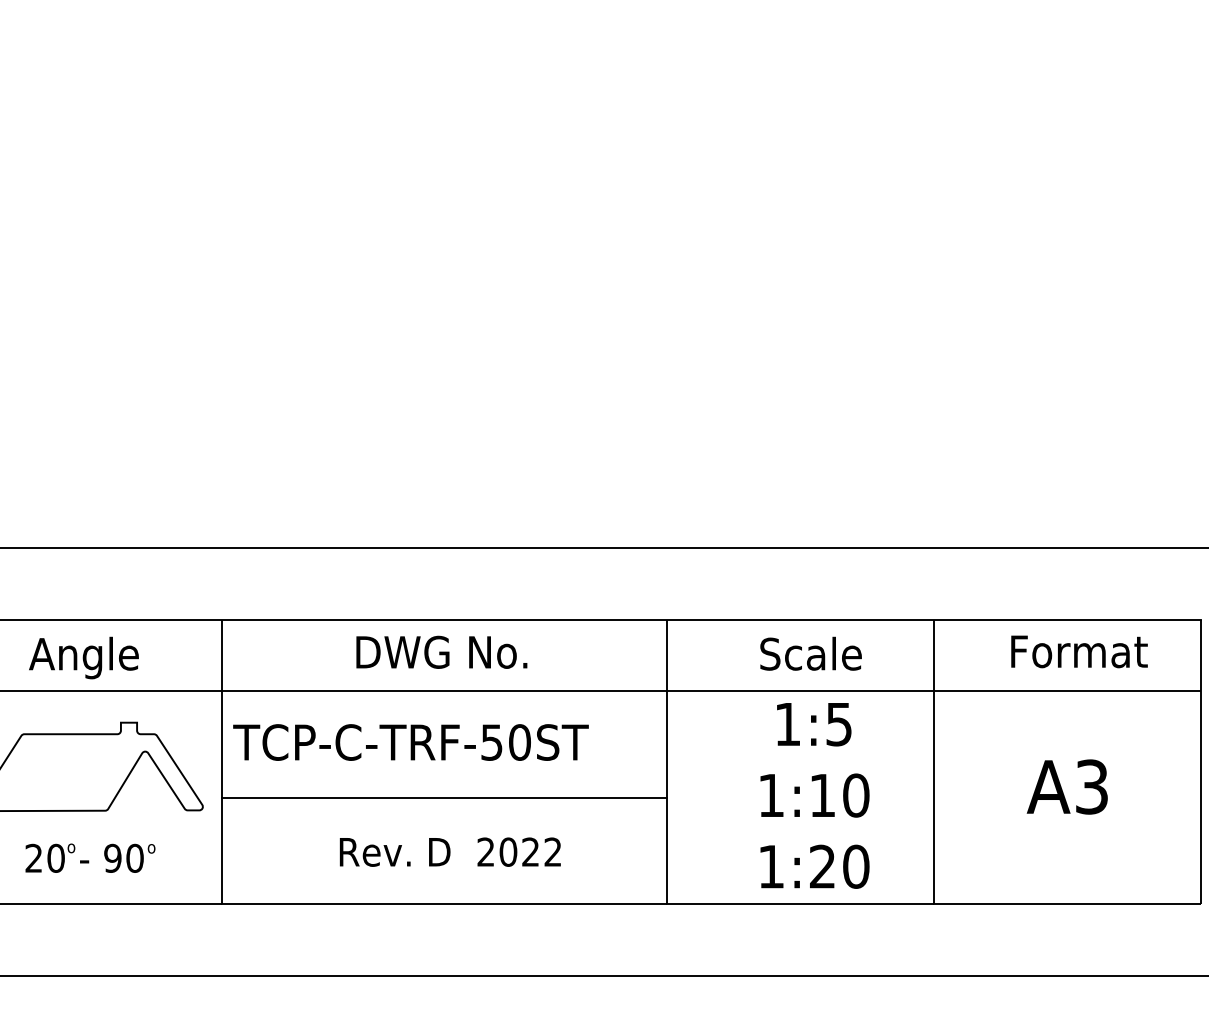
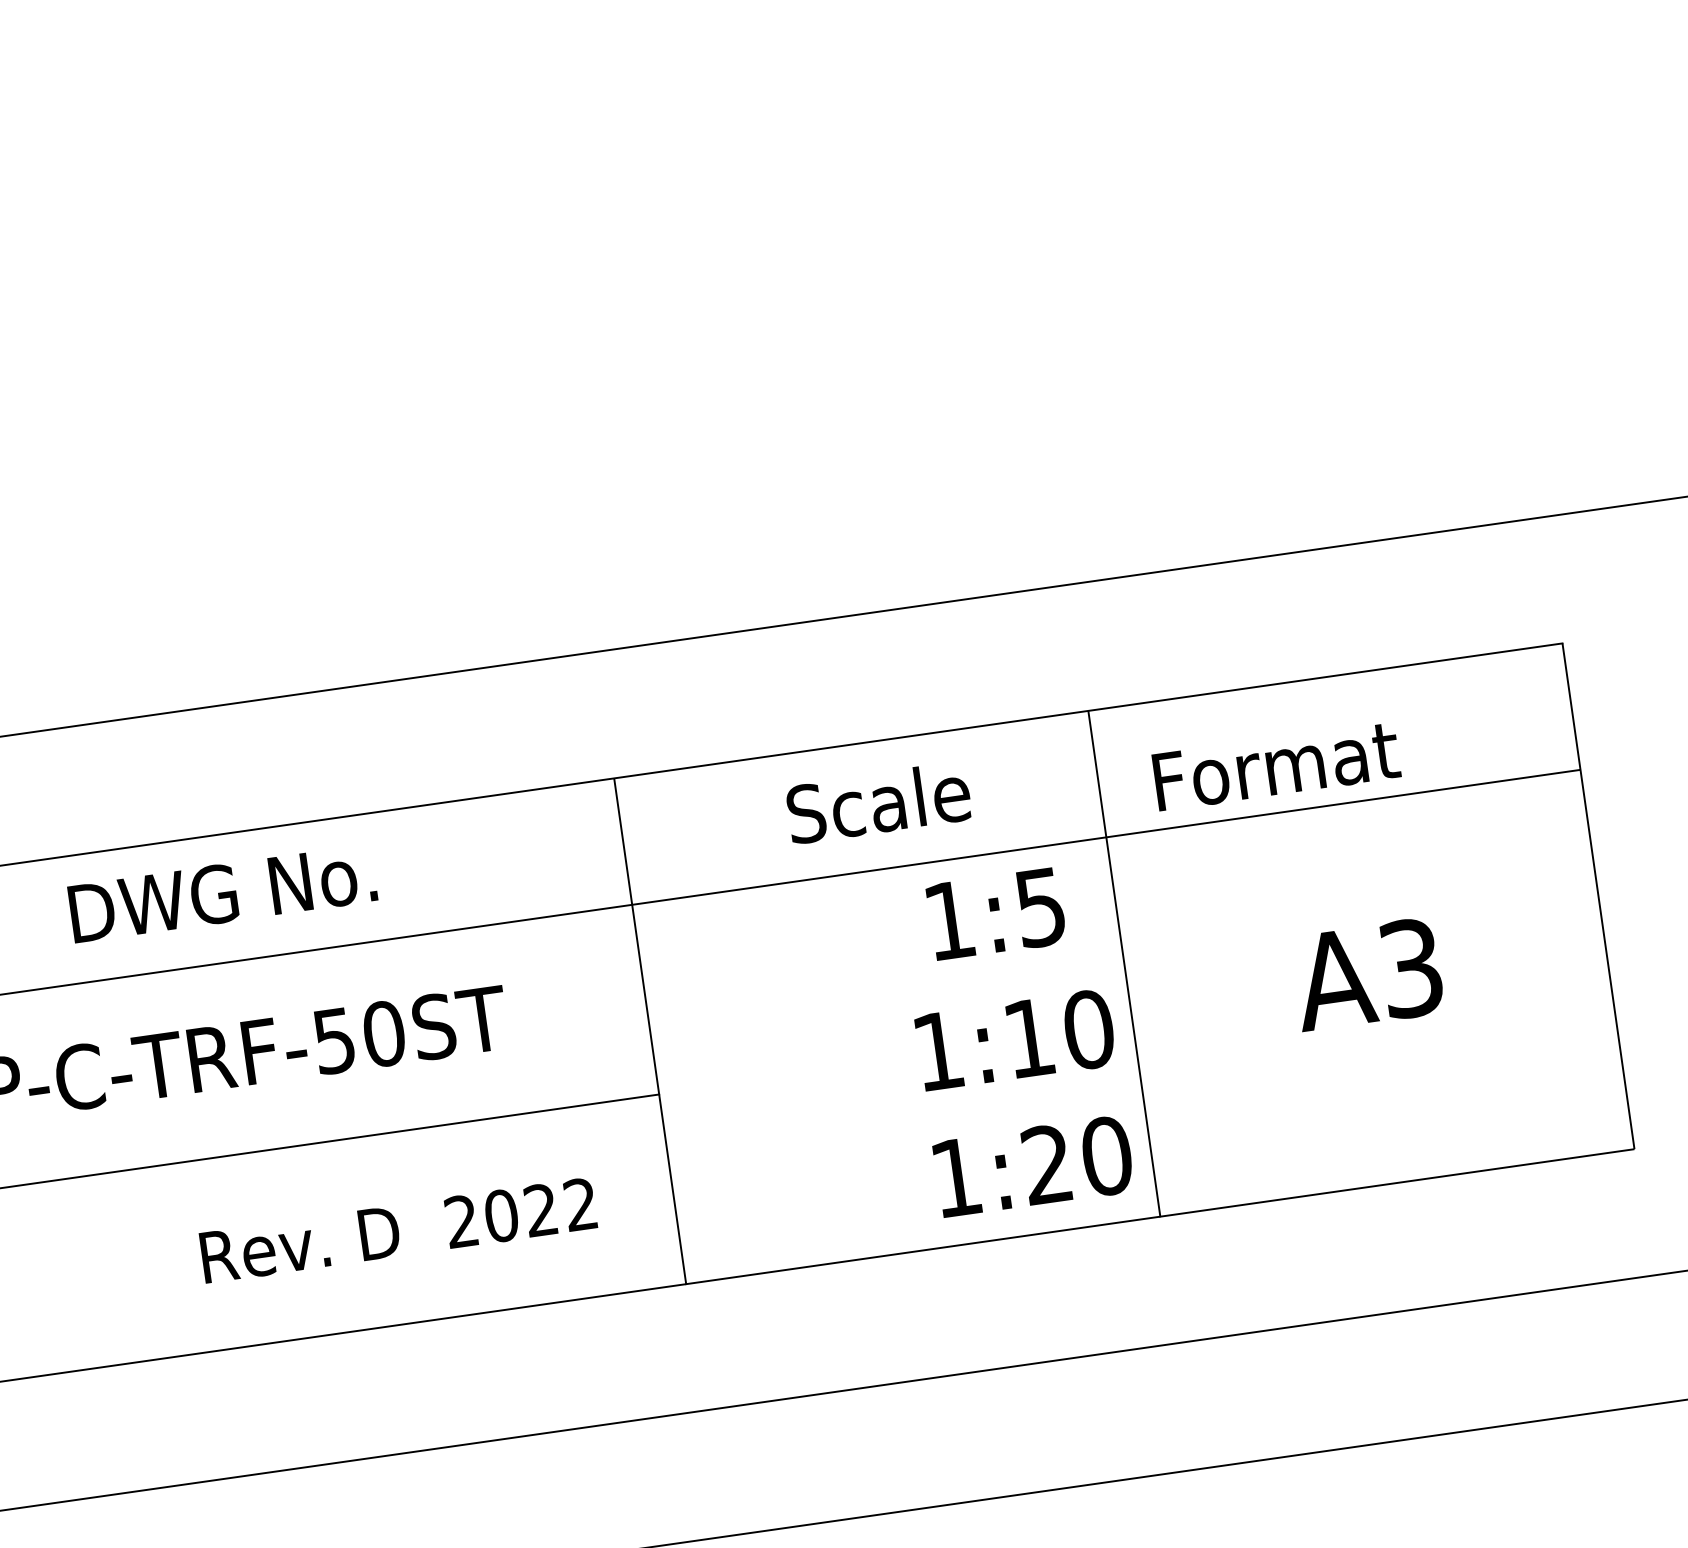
text: (1079, 651) -> (1276, 765), moved
text: (814, 795) -> (1014, 1040), moved
text: (449, 851) -> (396, 1229), moved

